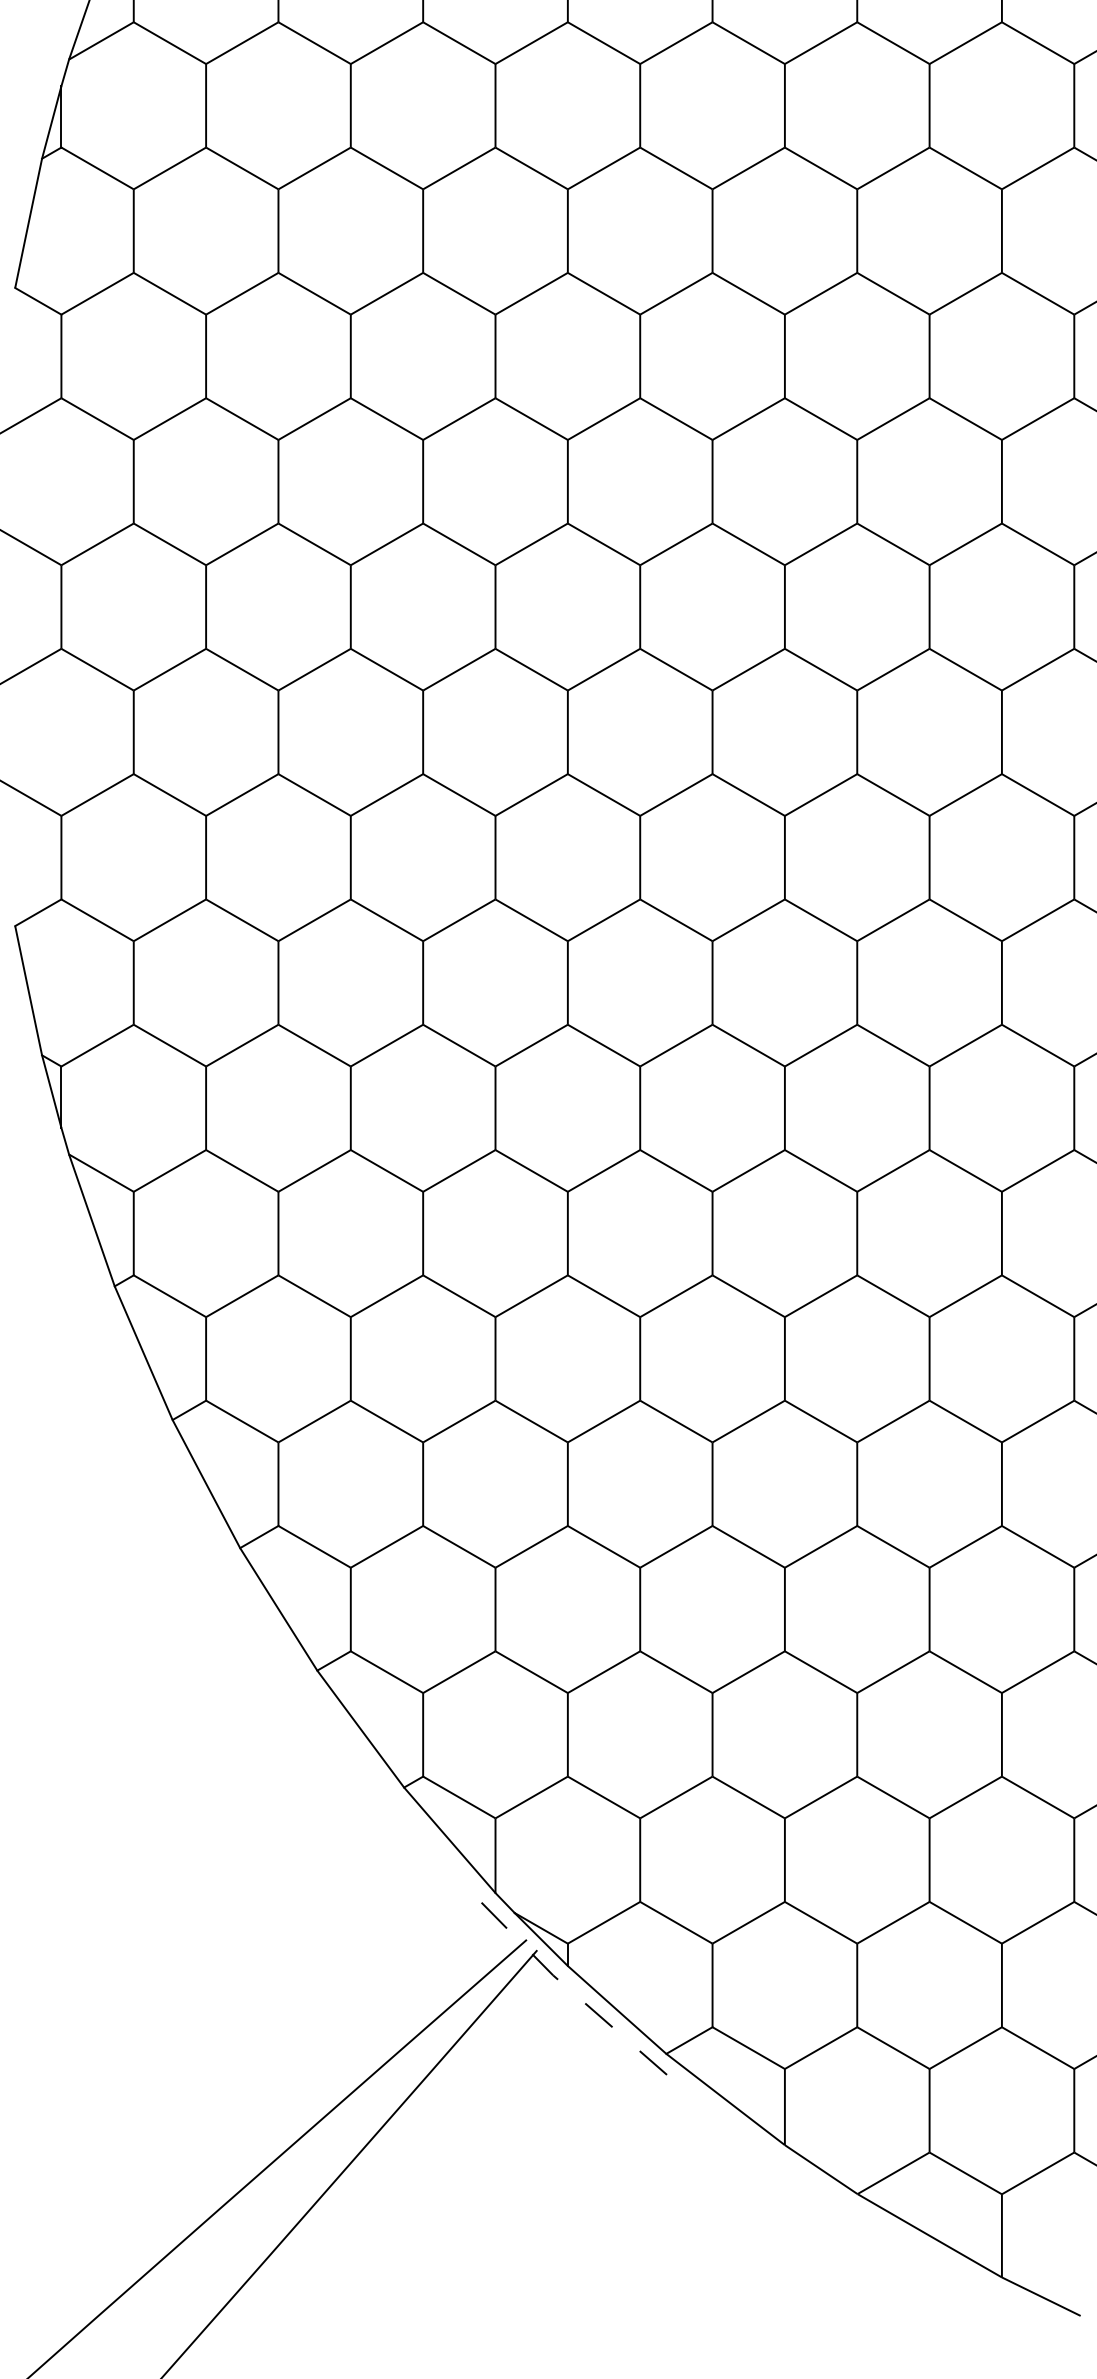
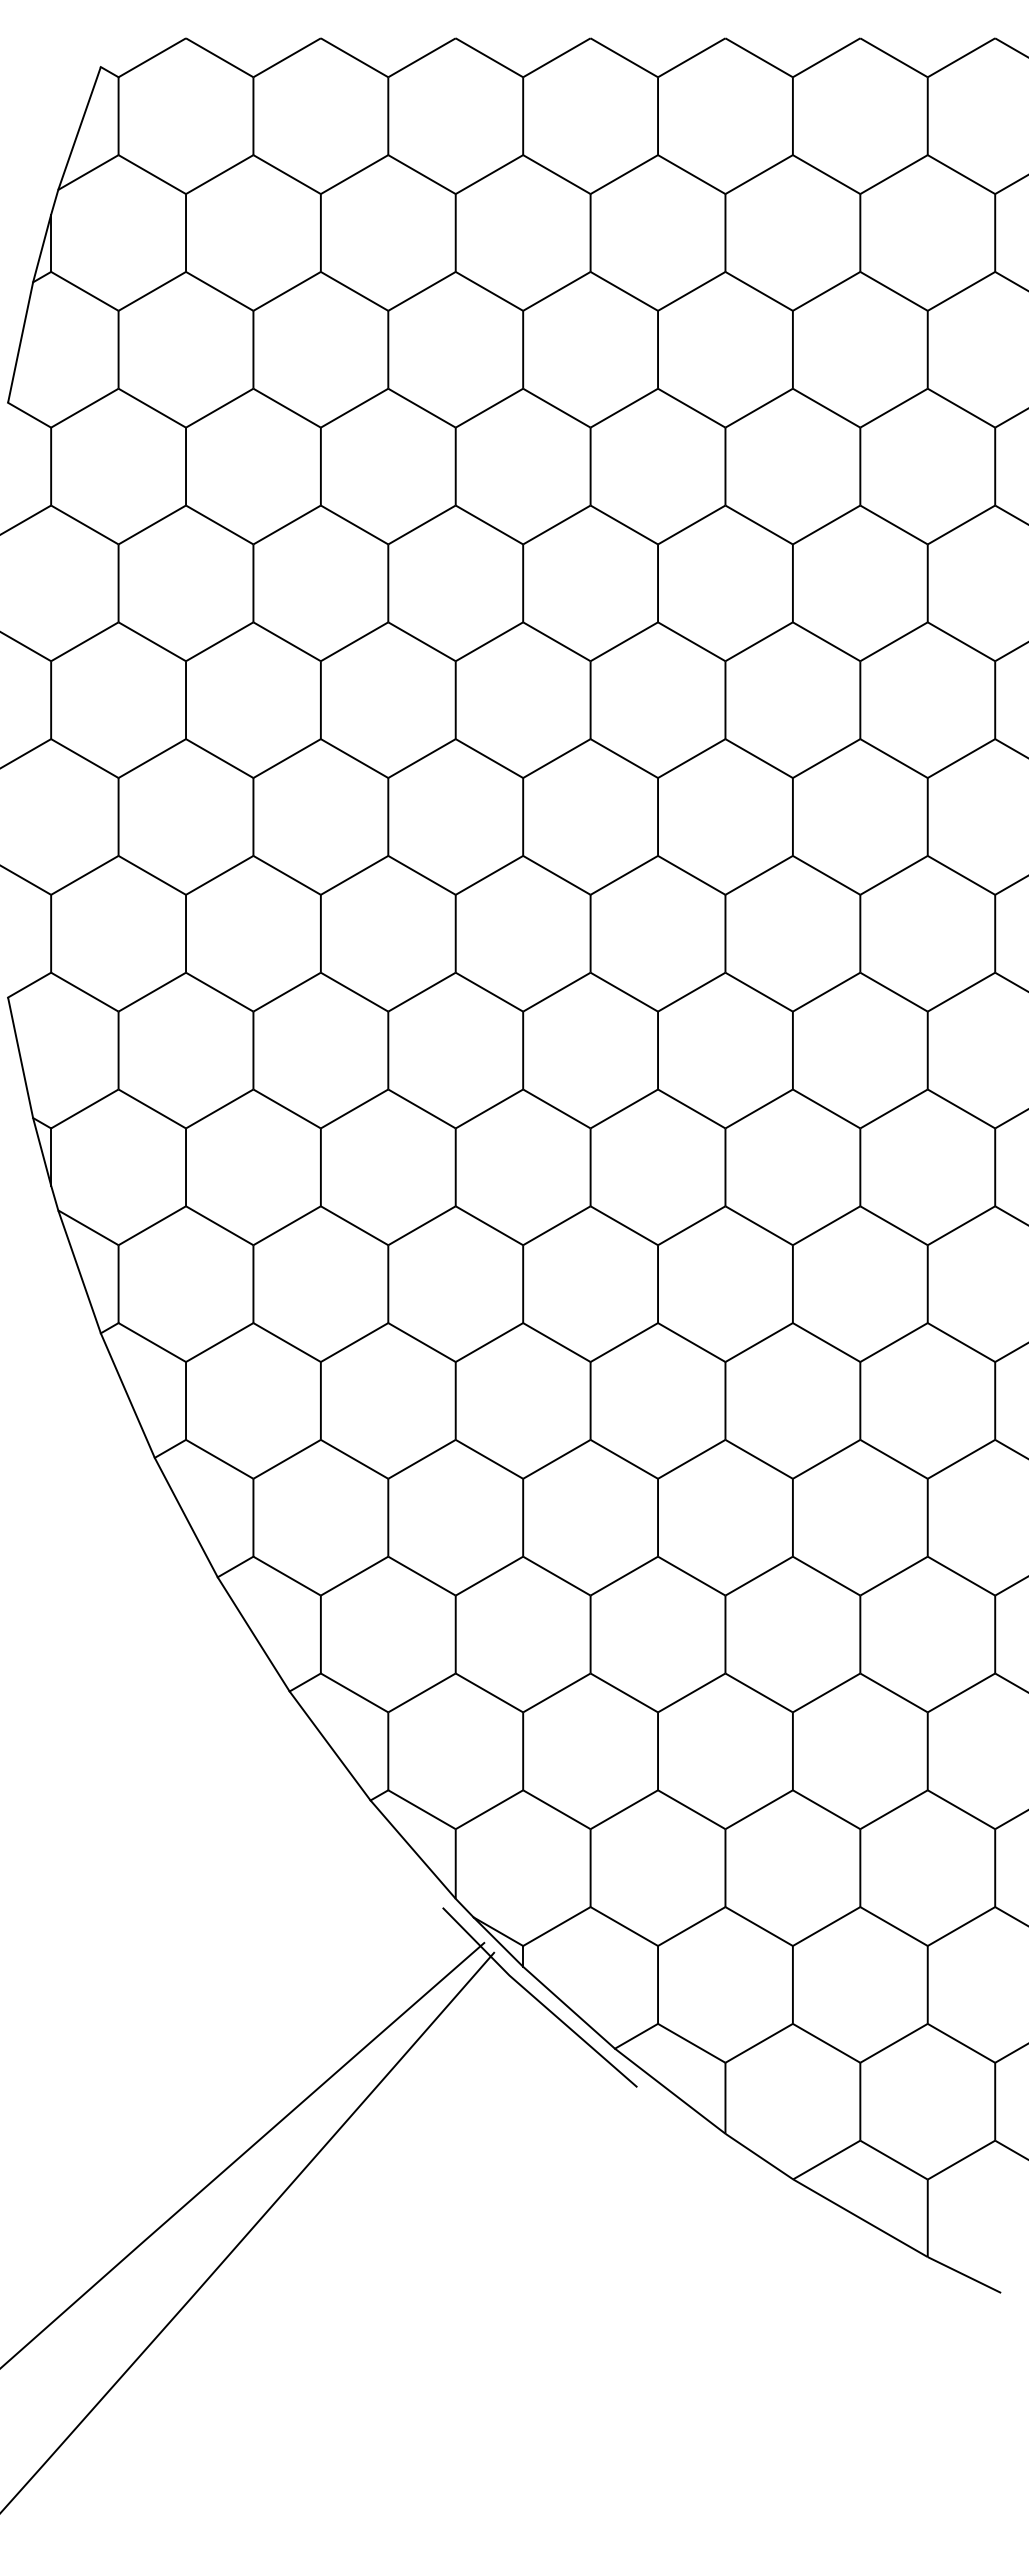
line: (583, 2001) -> (537, 1999), dashed -> solid

